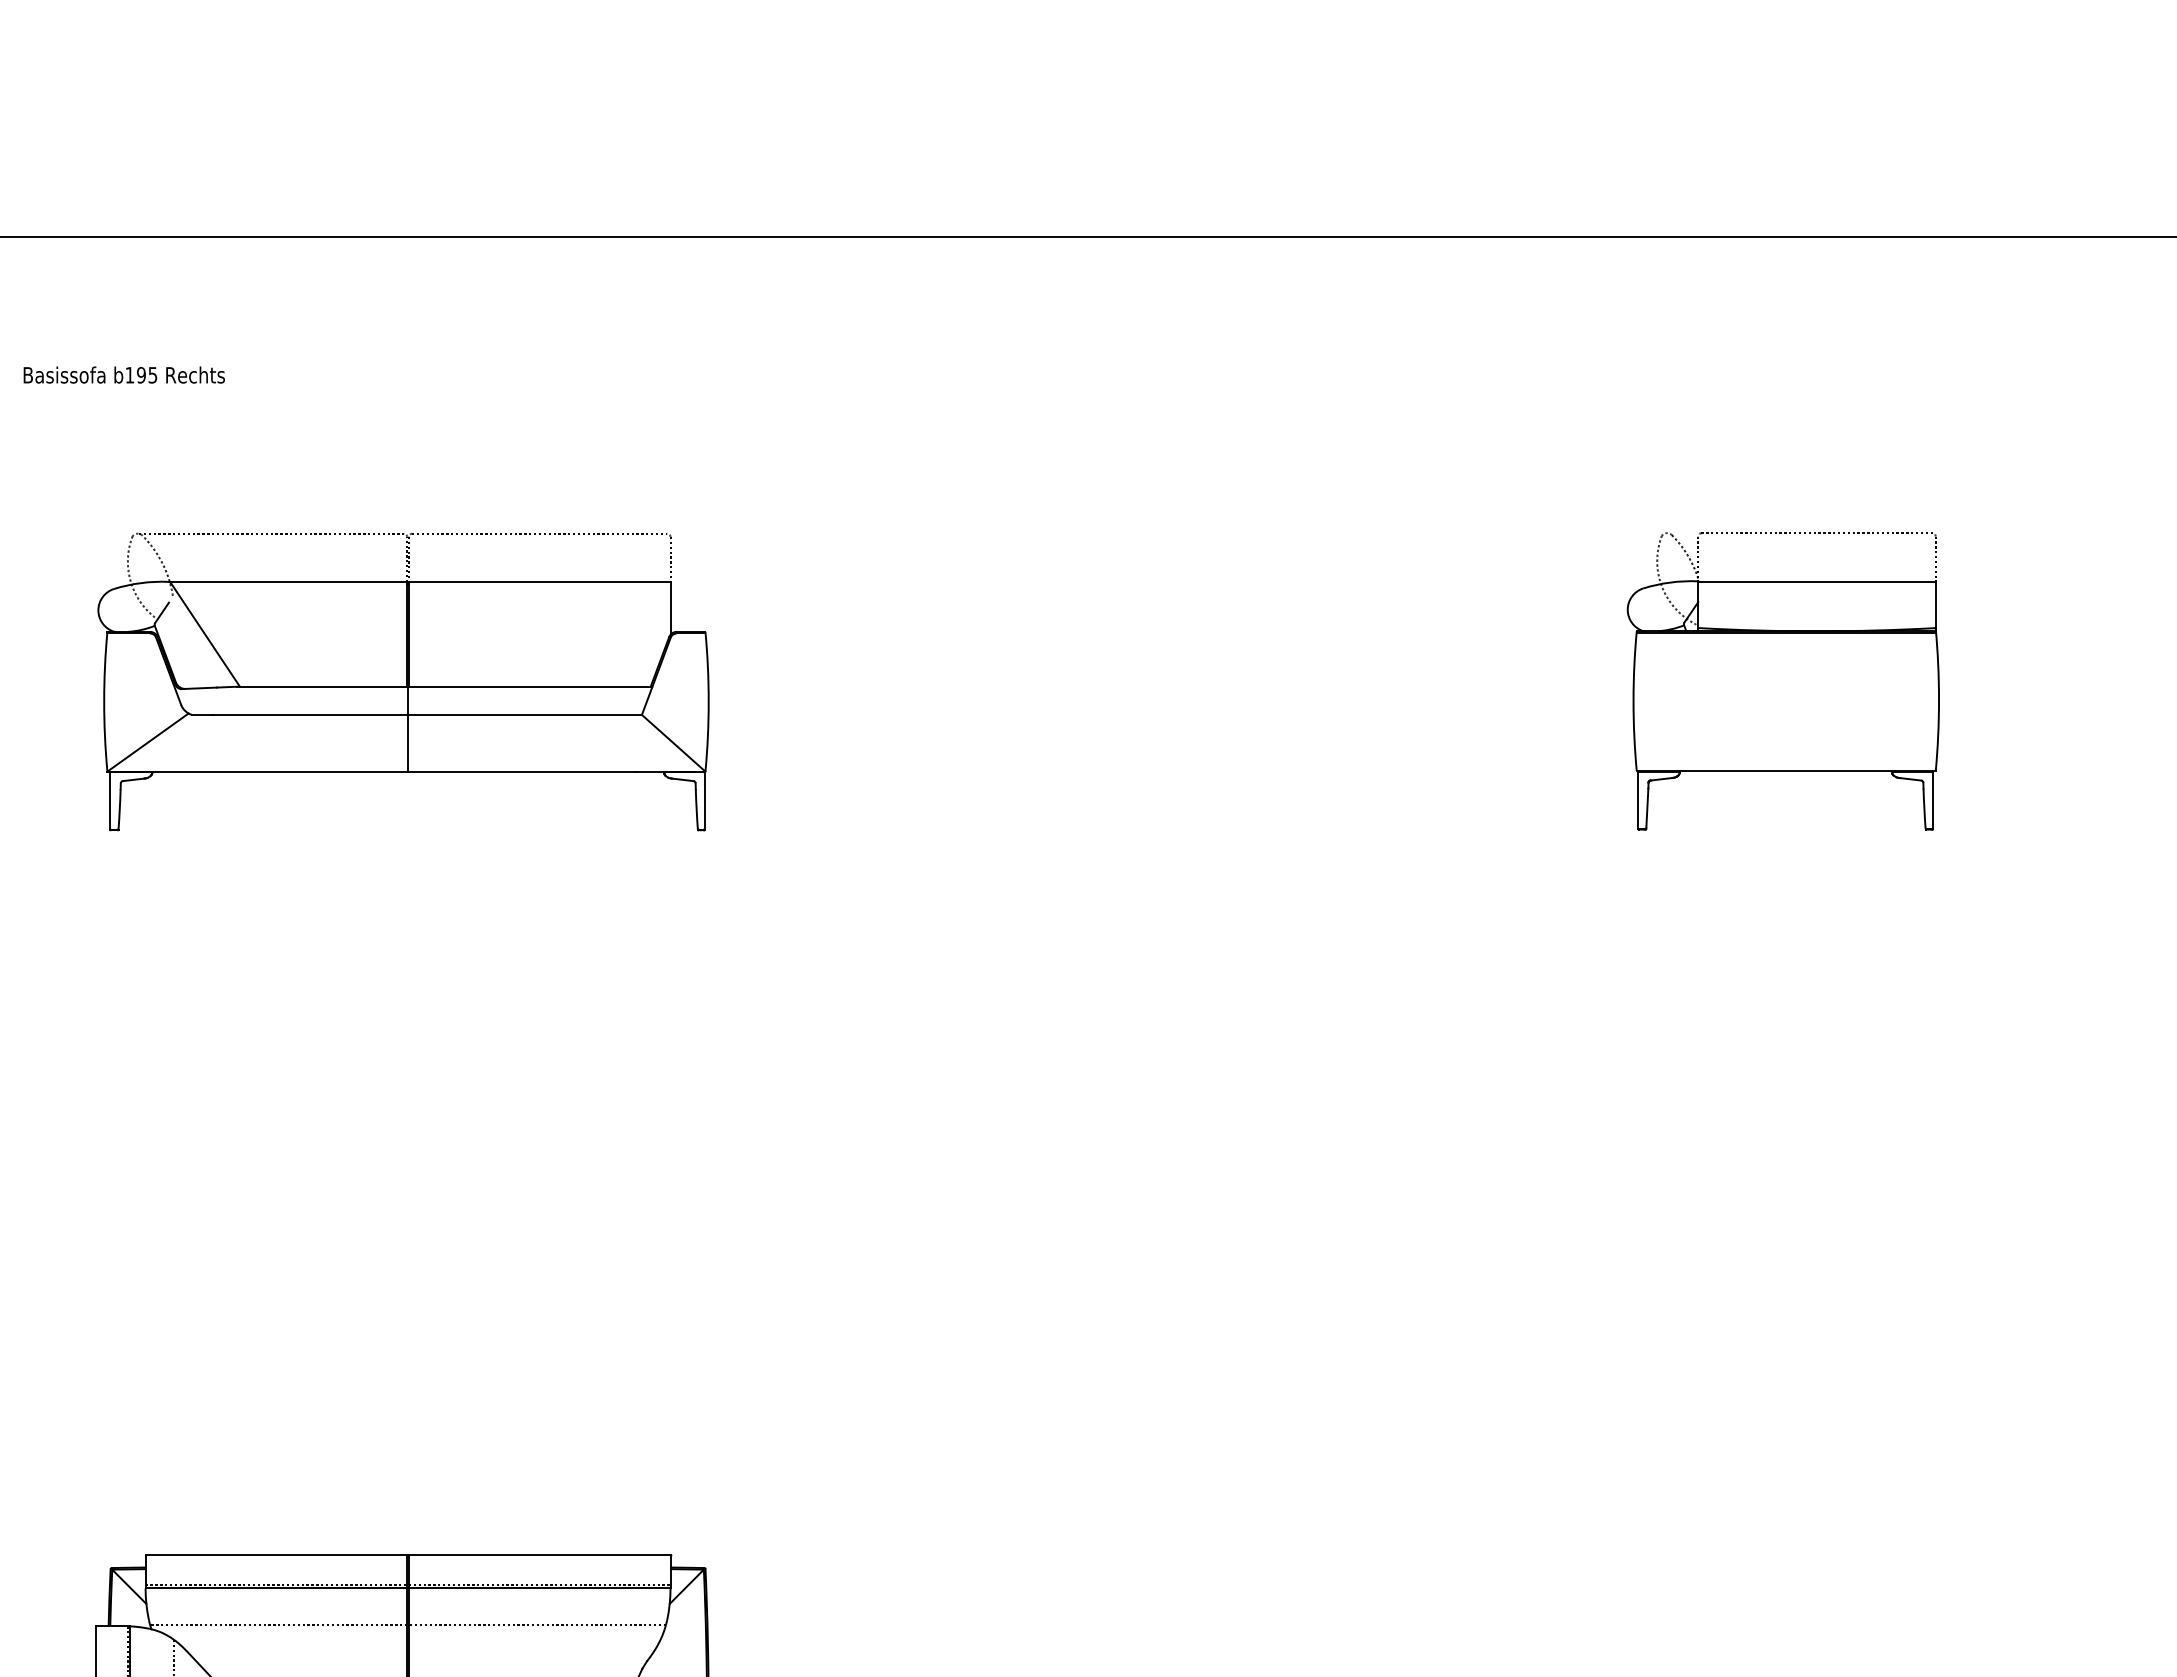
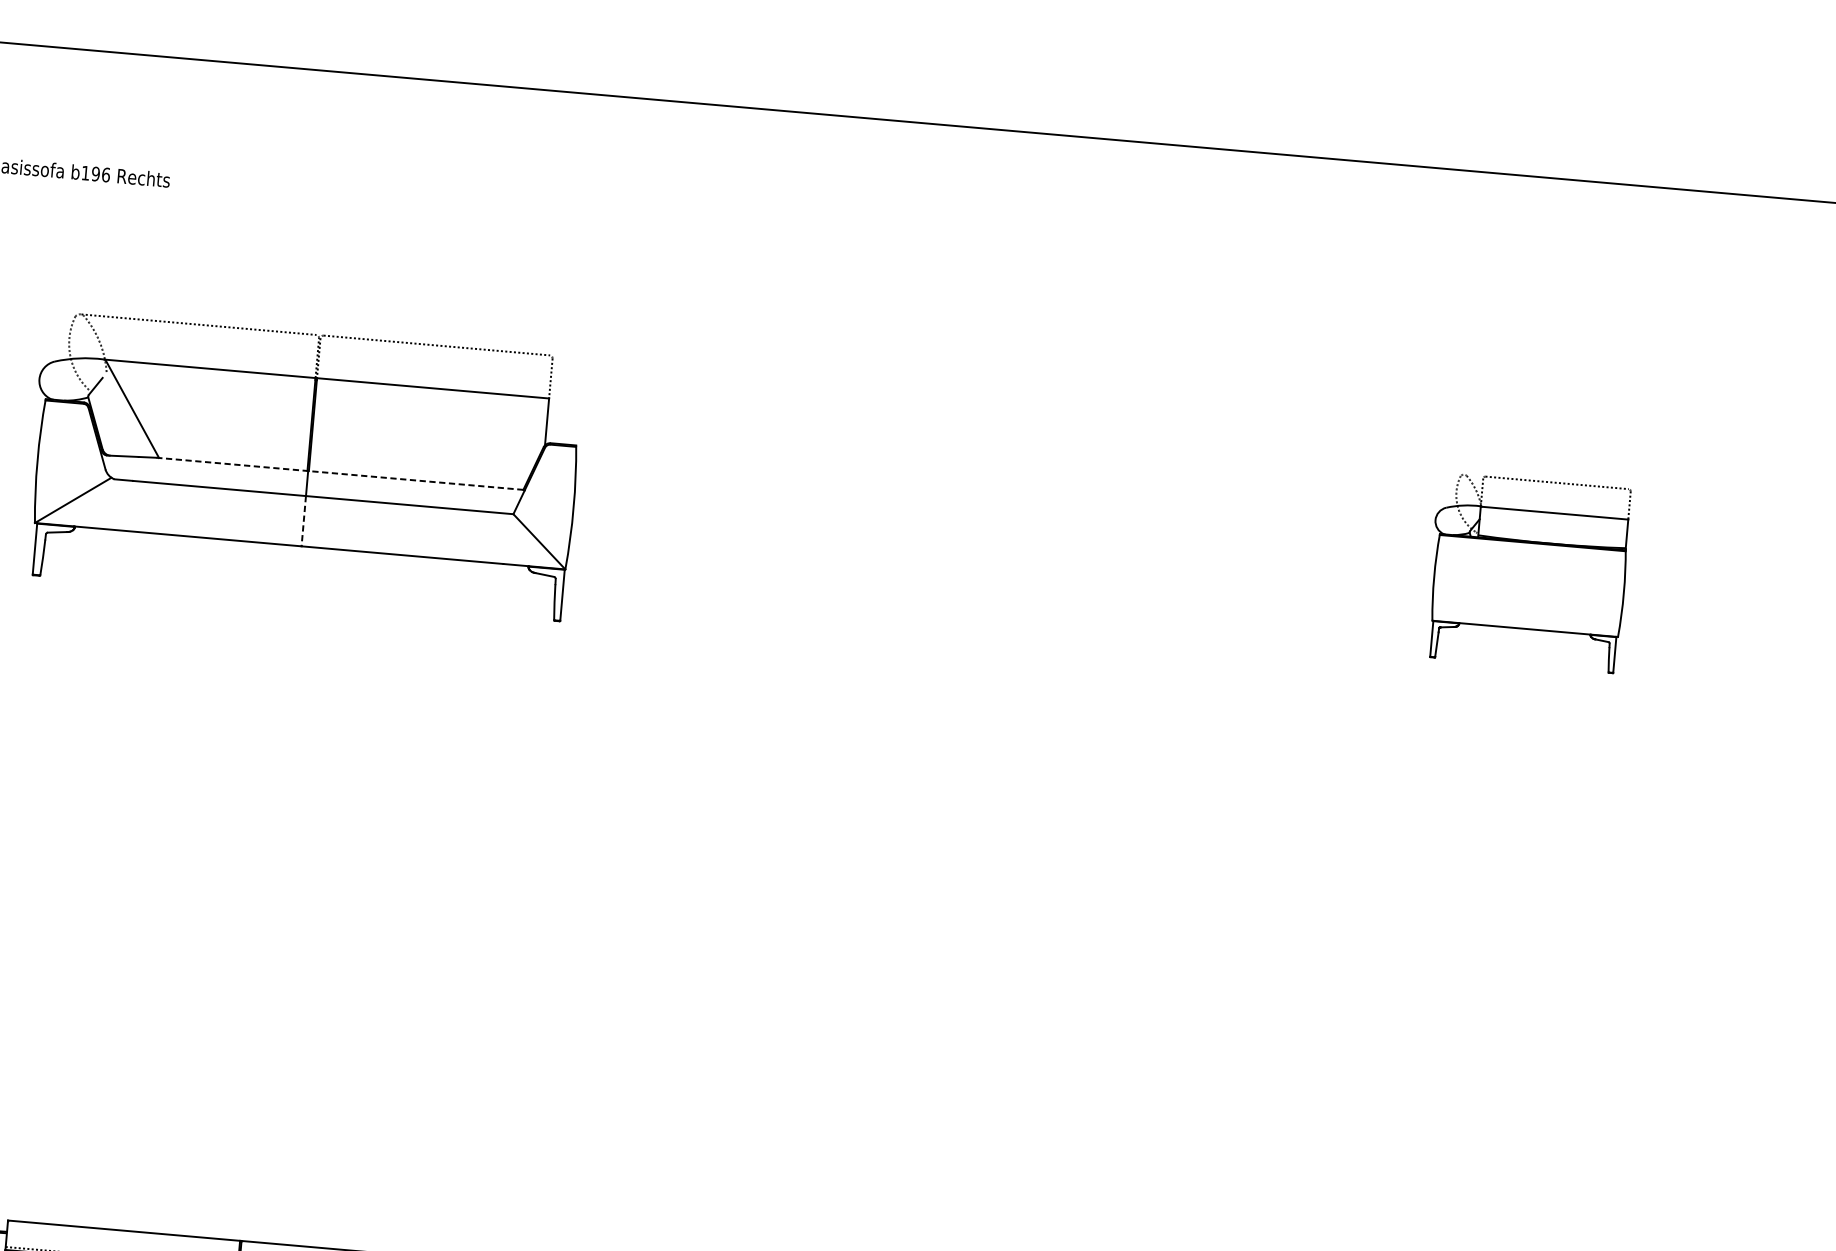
text: (152, 375) -> (105, 175), b195 -> b196
part: (1782, 681) -> (1527, 573), size x0.7
line: (443, 686) -> (339, 473), solid -> dashed
line: (408, 743) -> (304, 521), solid -> dashed

